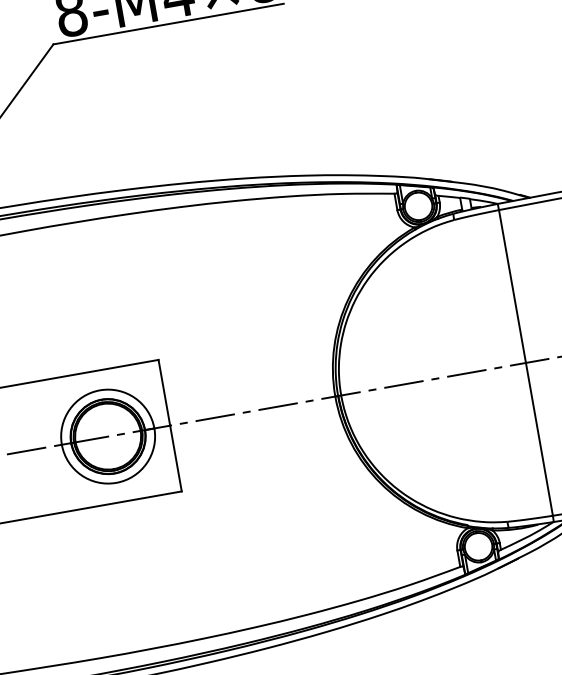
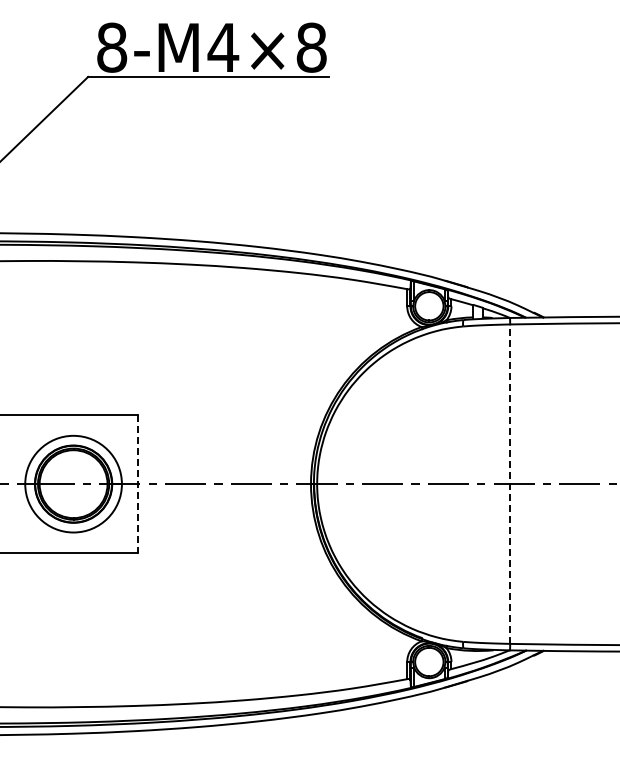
line: (526, 363) -> (510, 484), solid -> dashed
line: (170, 425) -> (138, 484), solid -> dashed

